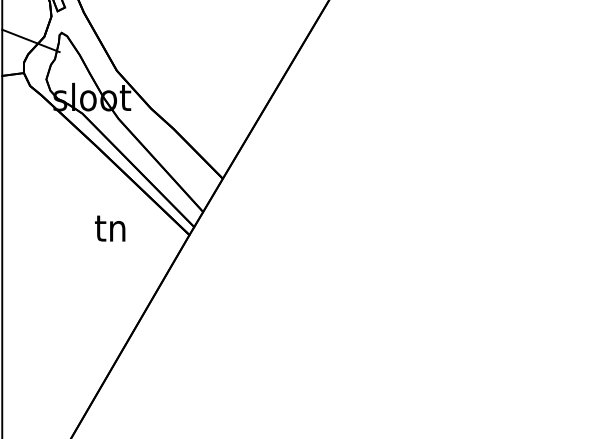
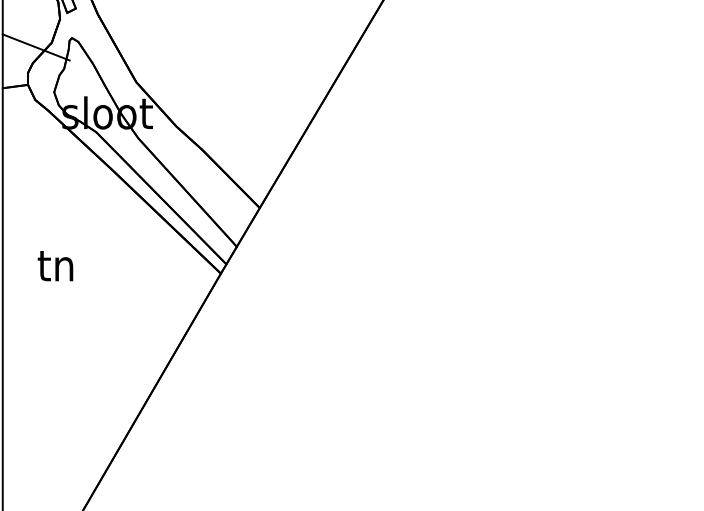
text: (110, 228) -> (55, 266), moved

